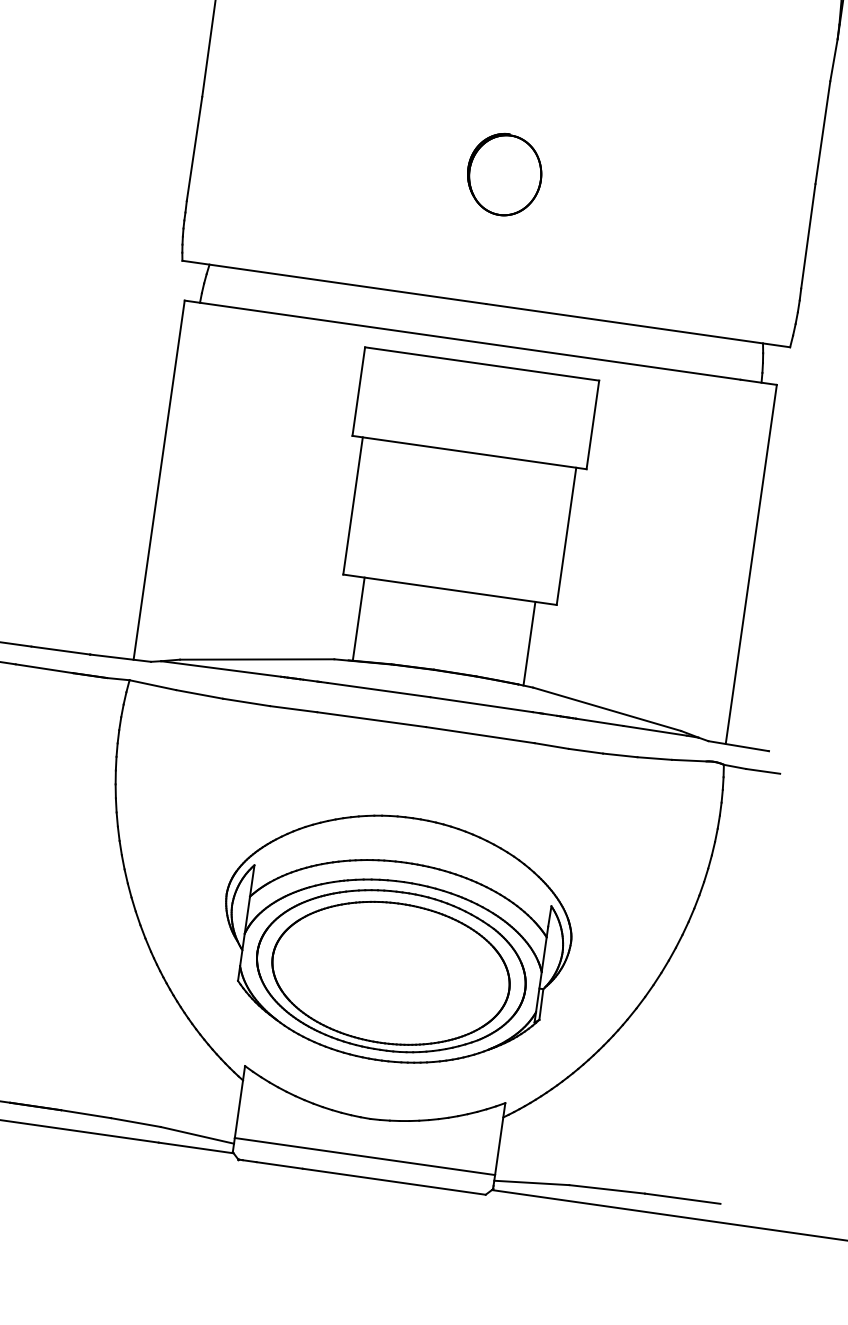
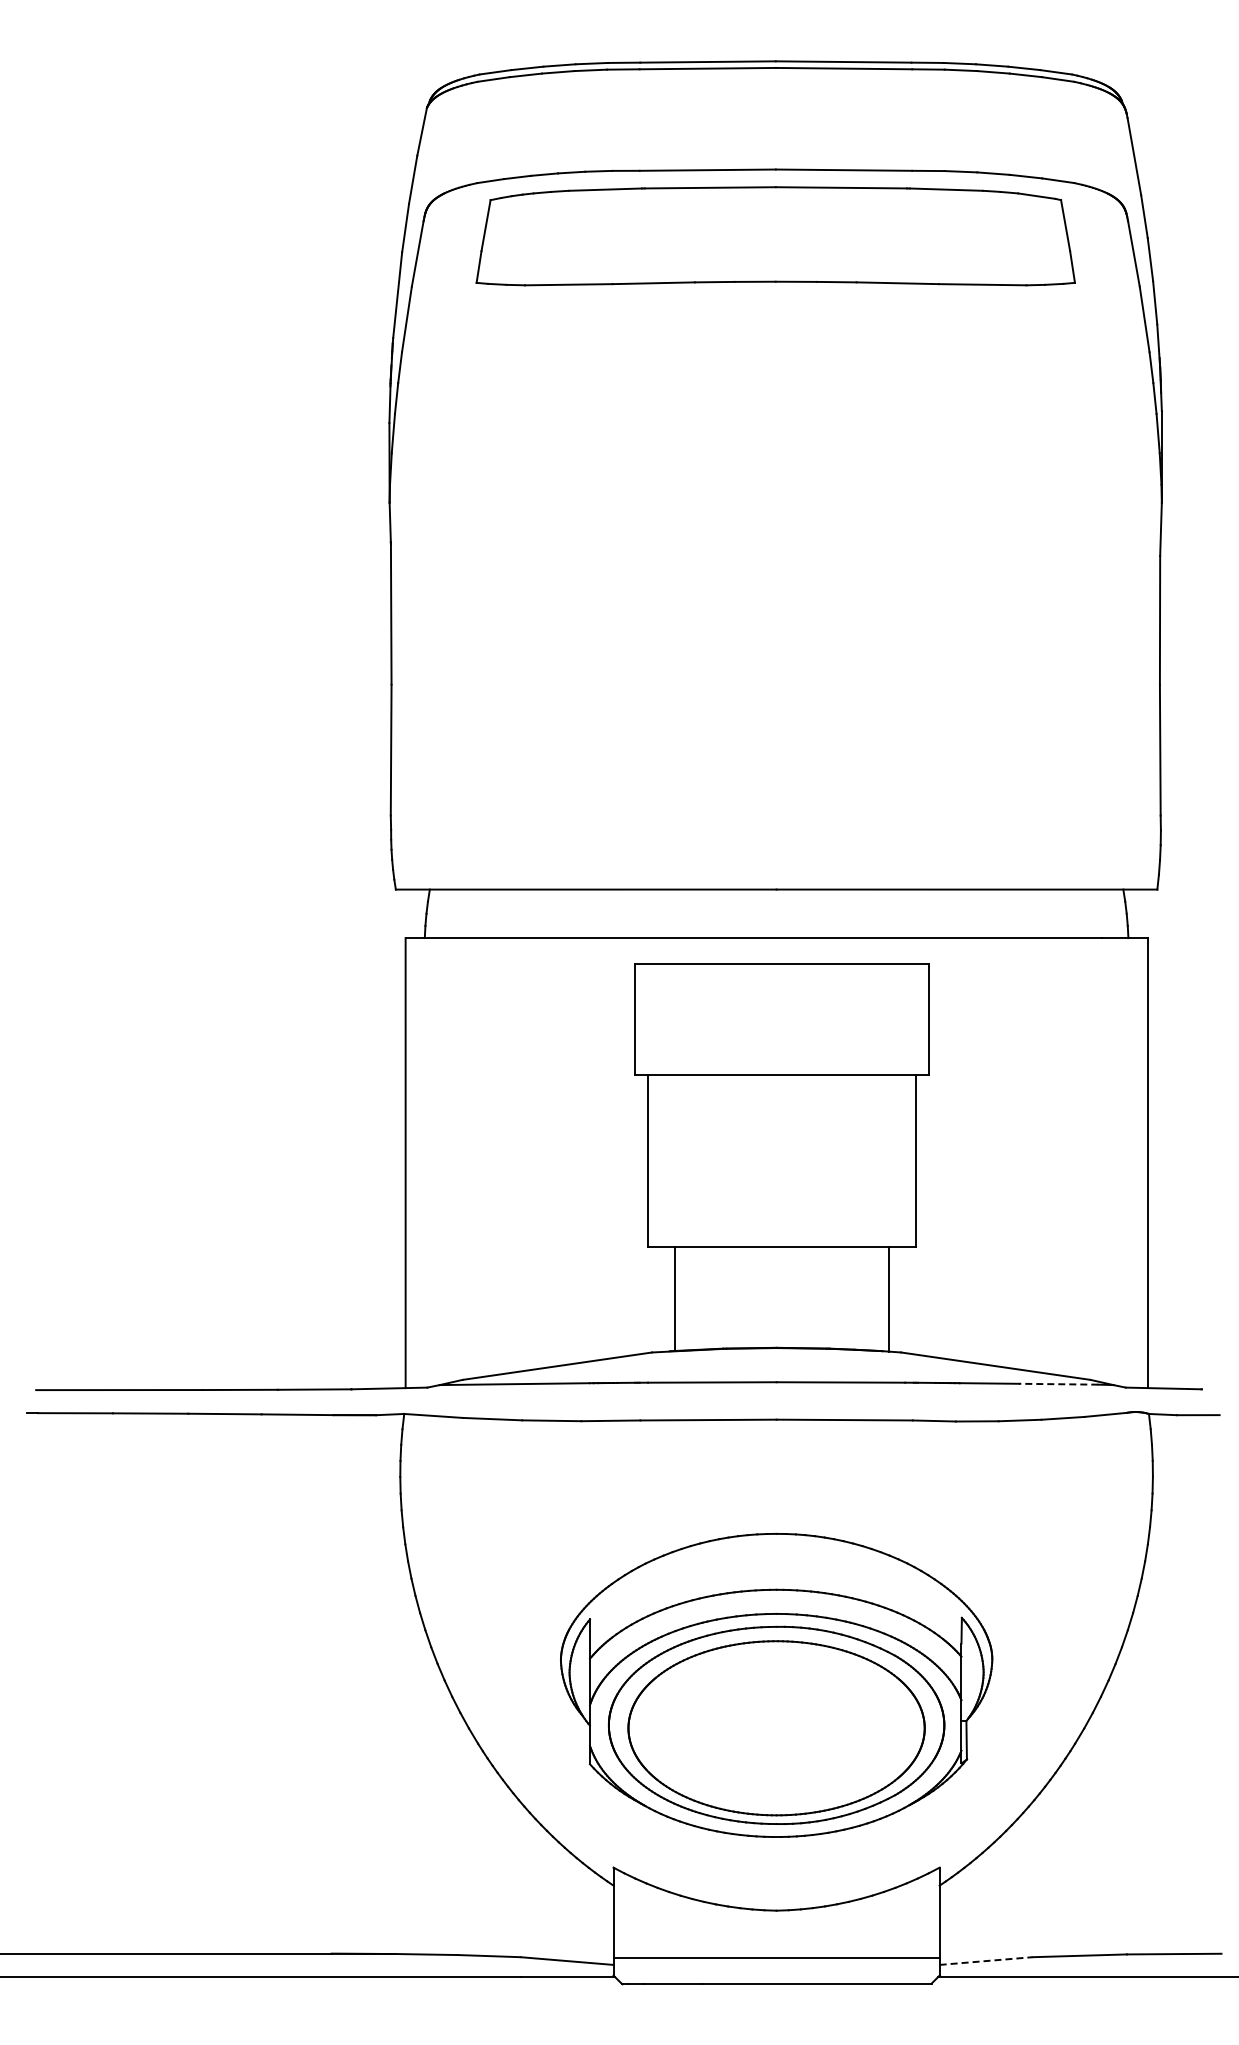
part: (504, 174) -> (776, 727), removed
line: (655, 731) -> (1058, 1384), solid -> dashed
line: (532, 1183) -> (986, 1961), solid -> dashed

